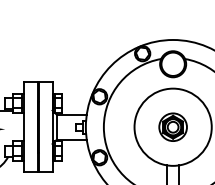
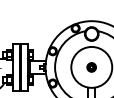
part: (172, 127) -> (91, 67), size x0.6

